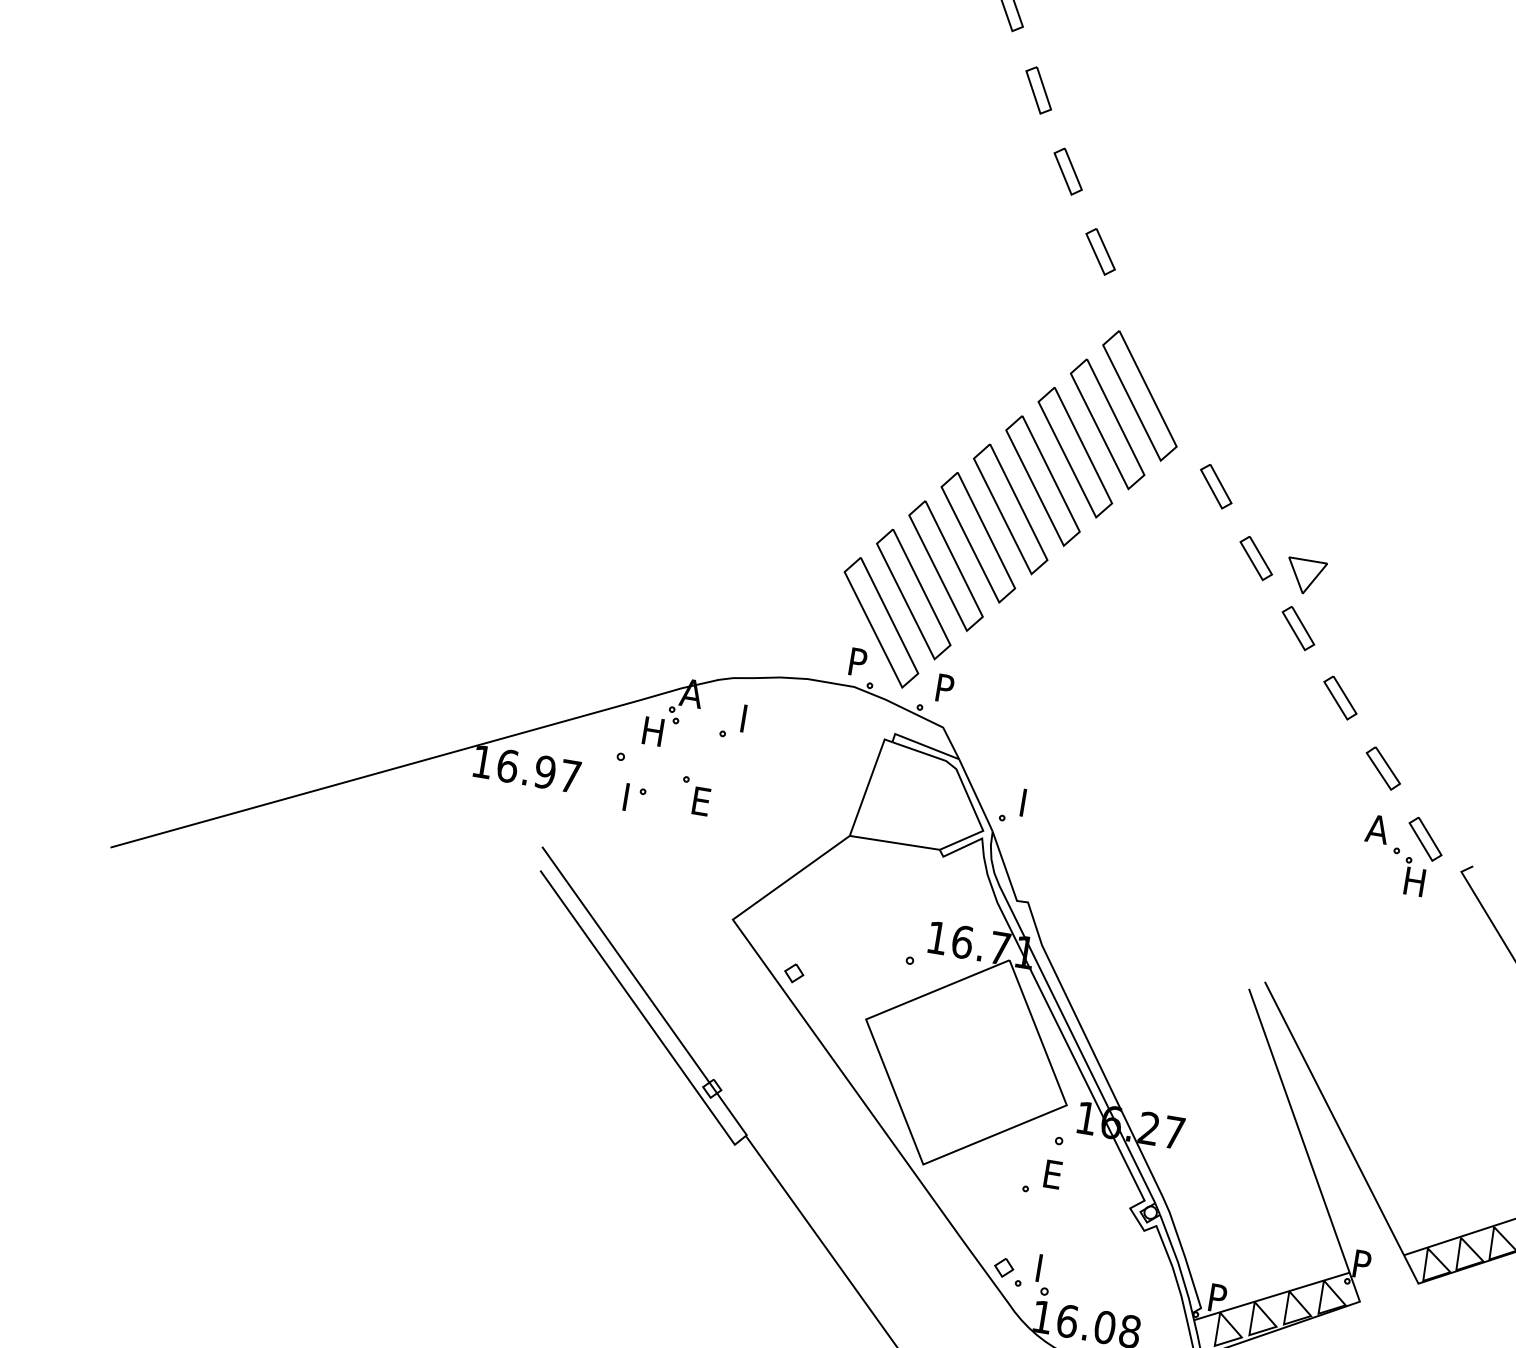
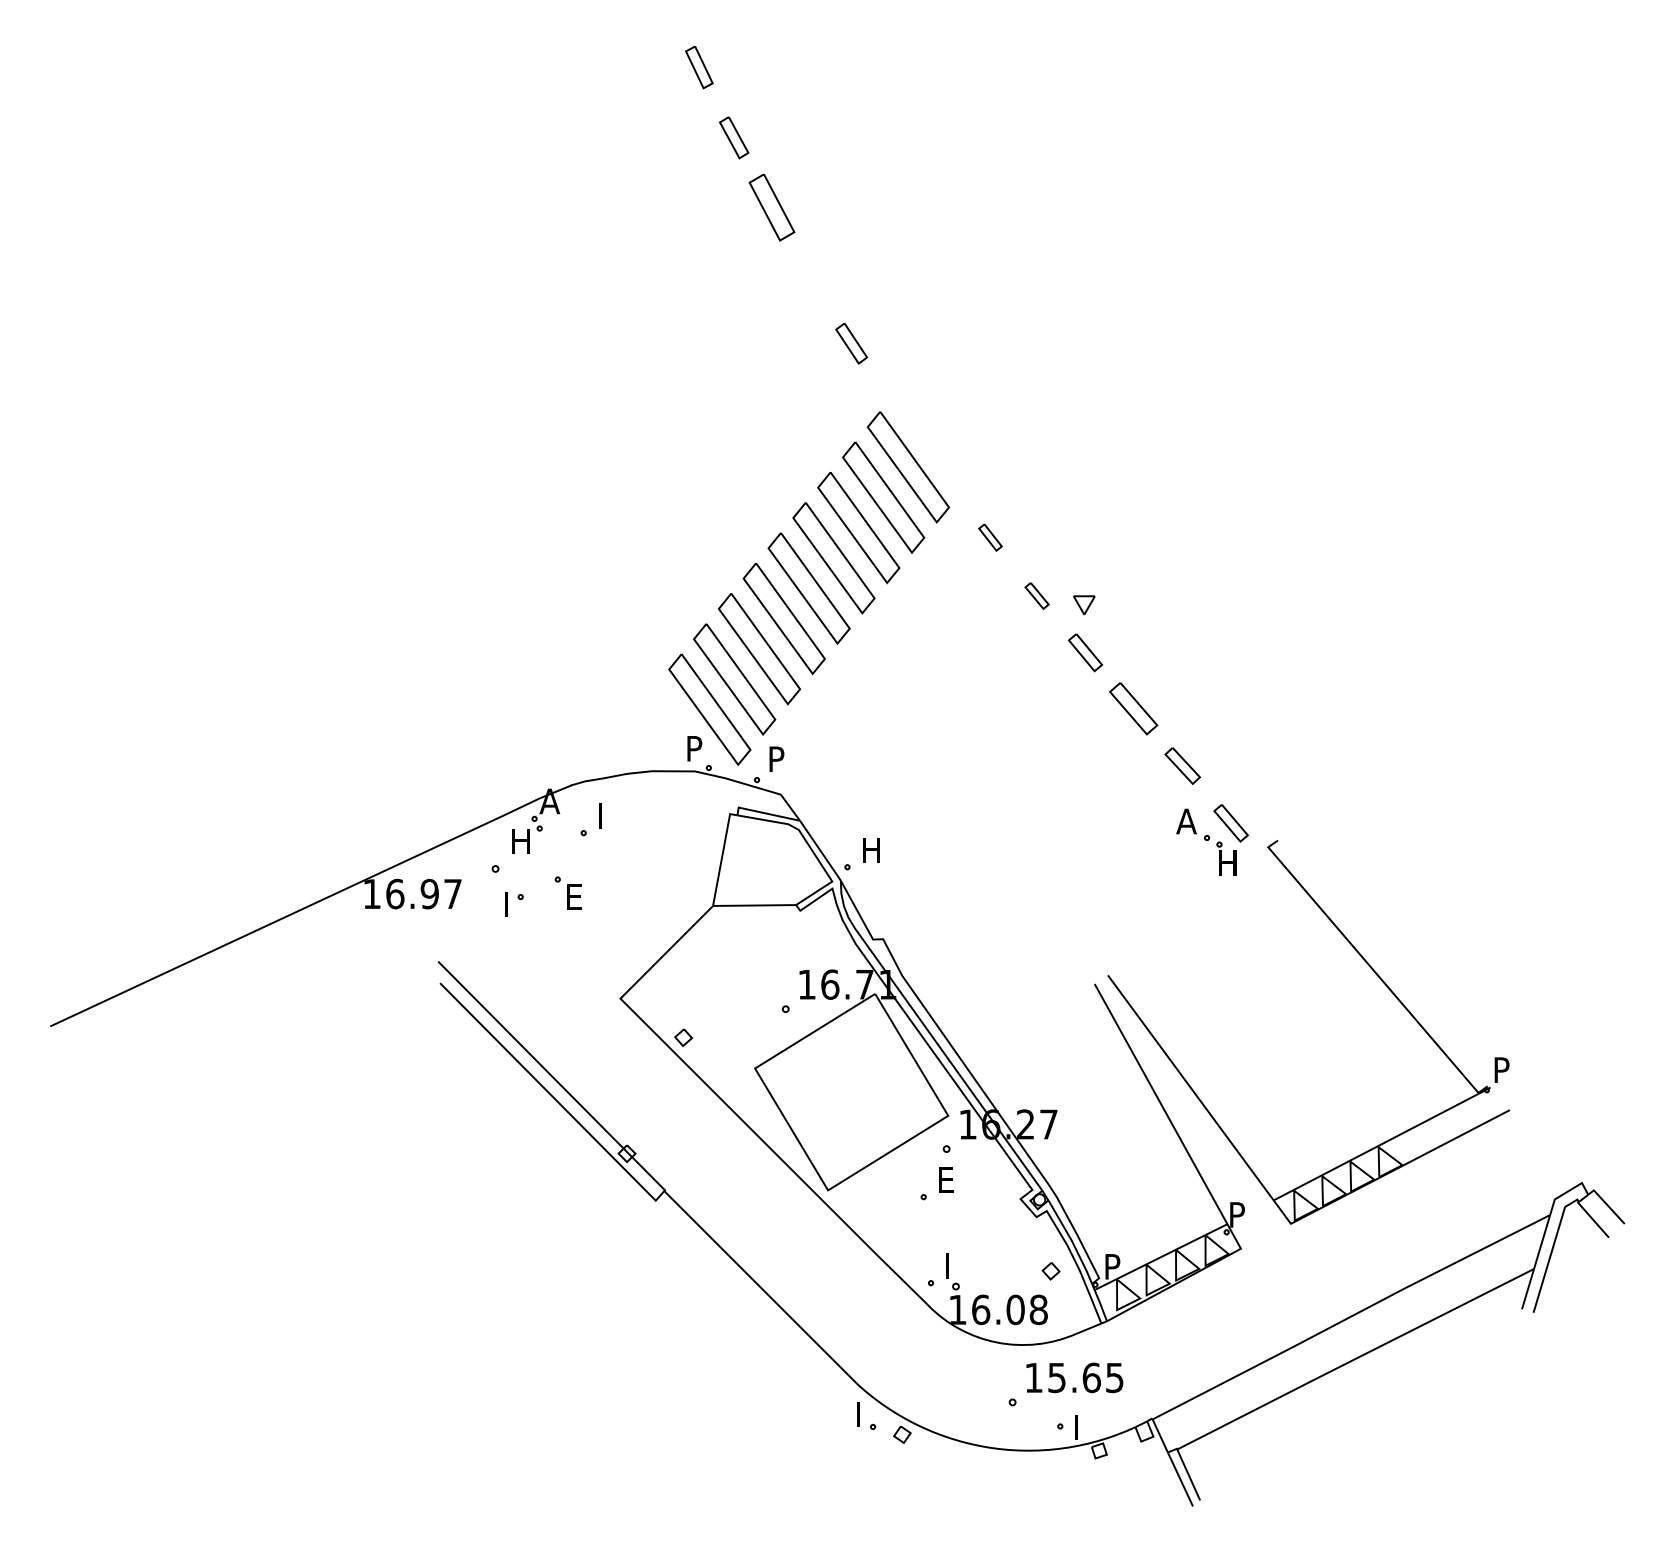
part: (1038, 90) -> (771, 207), size x1.6
part: (1068, 171) -> (810, 276), removed
part: (1216, 486) -> (990, 537), size x0.7
part: (1255, 557) -> (1036, 595), size x0.7
part: (1305, 577) -> (1084, 605), size x0.6
part: (1340, 698) -> (1133, 709), size x1.4
text: (1032, 804) -> (872, 850), I -> H
part: (1003, 1267) -> (1050, 1271), moved

